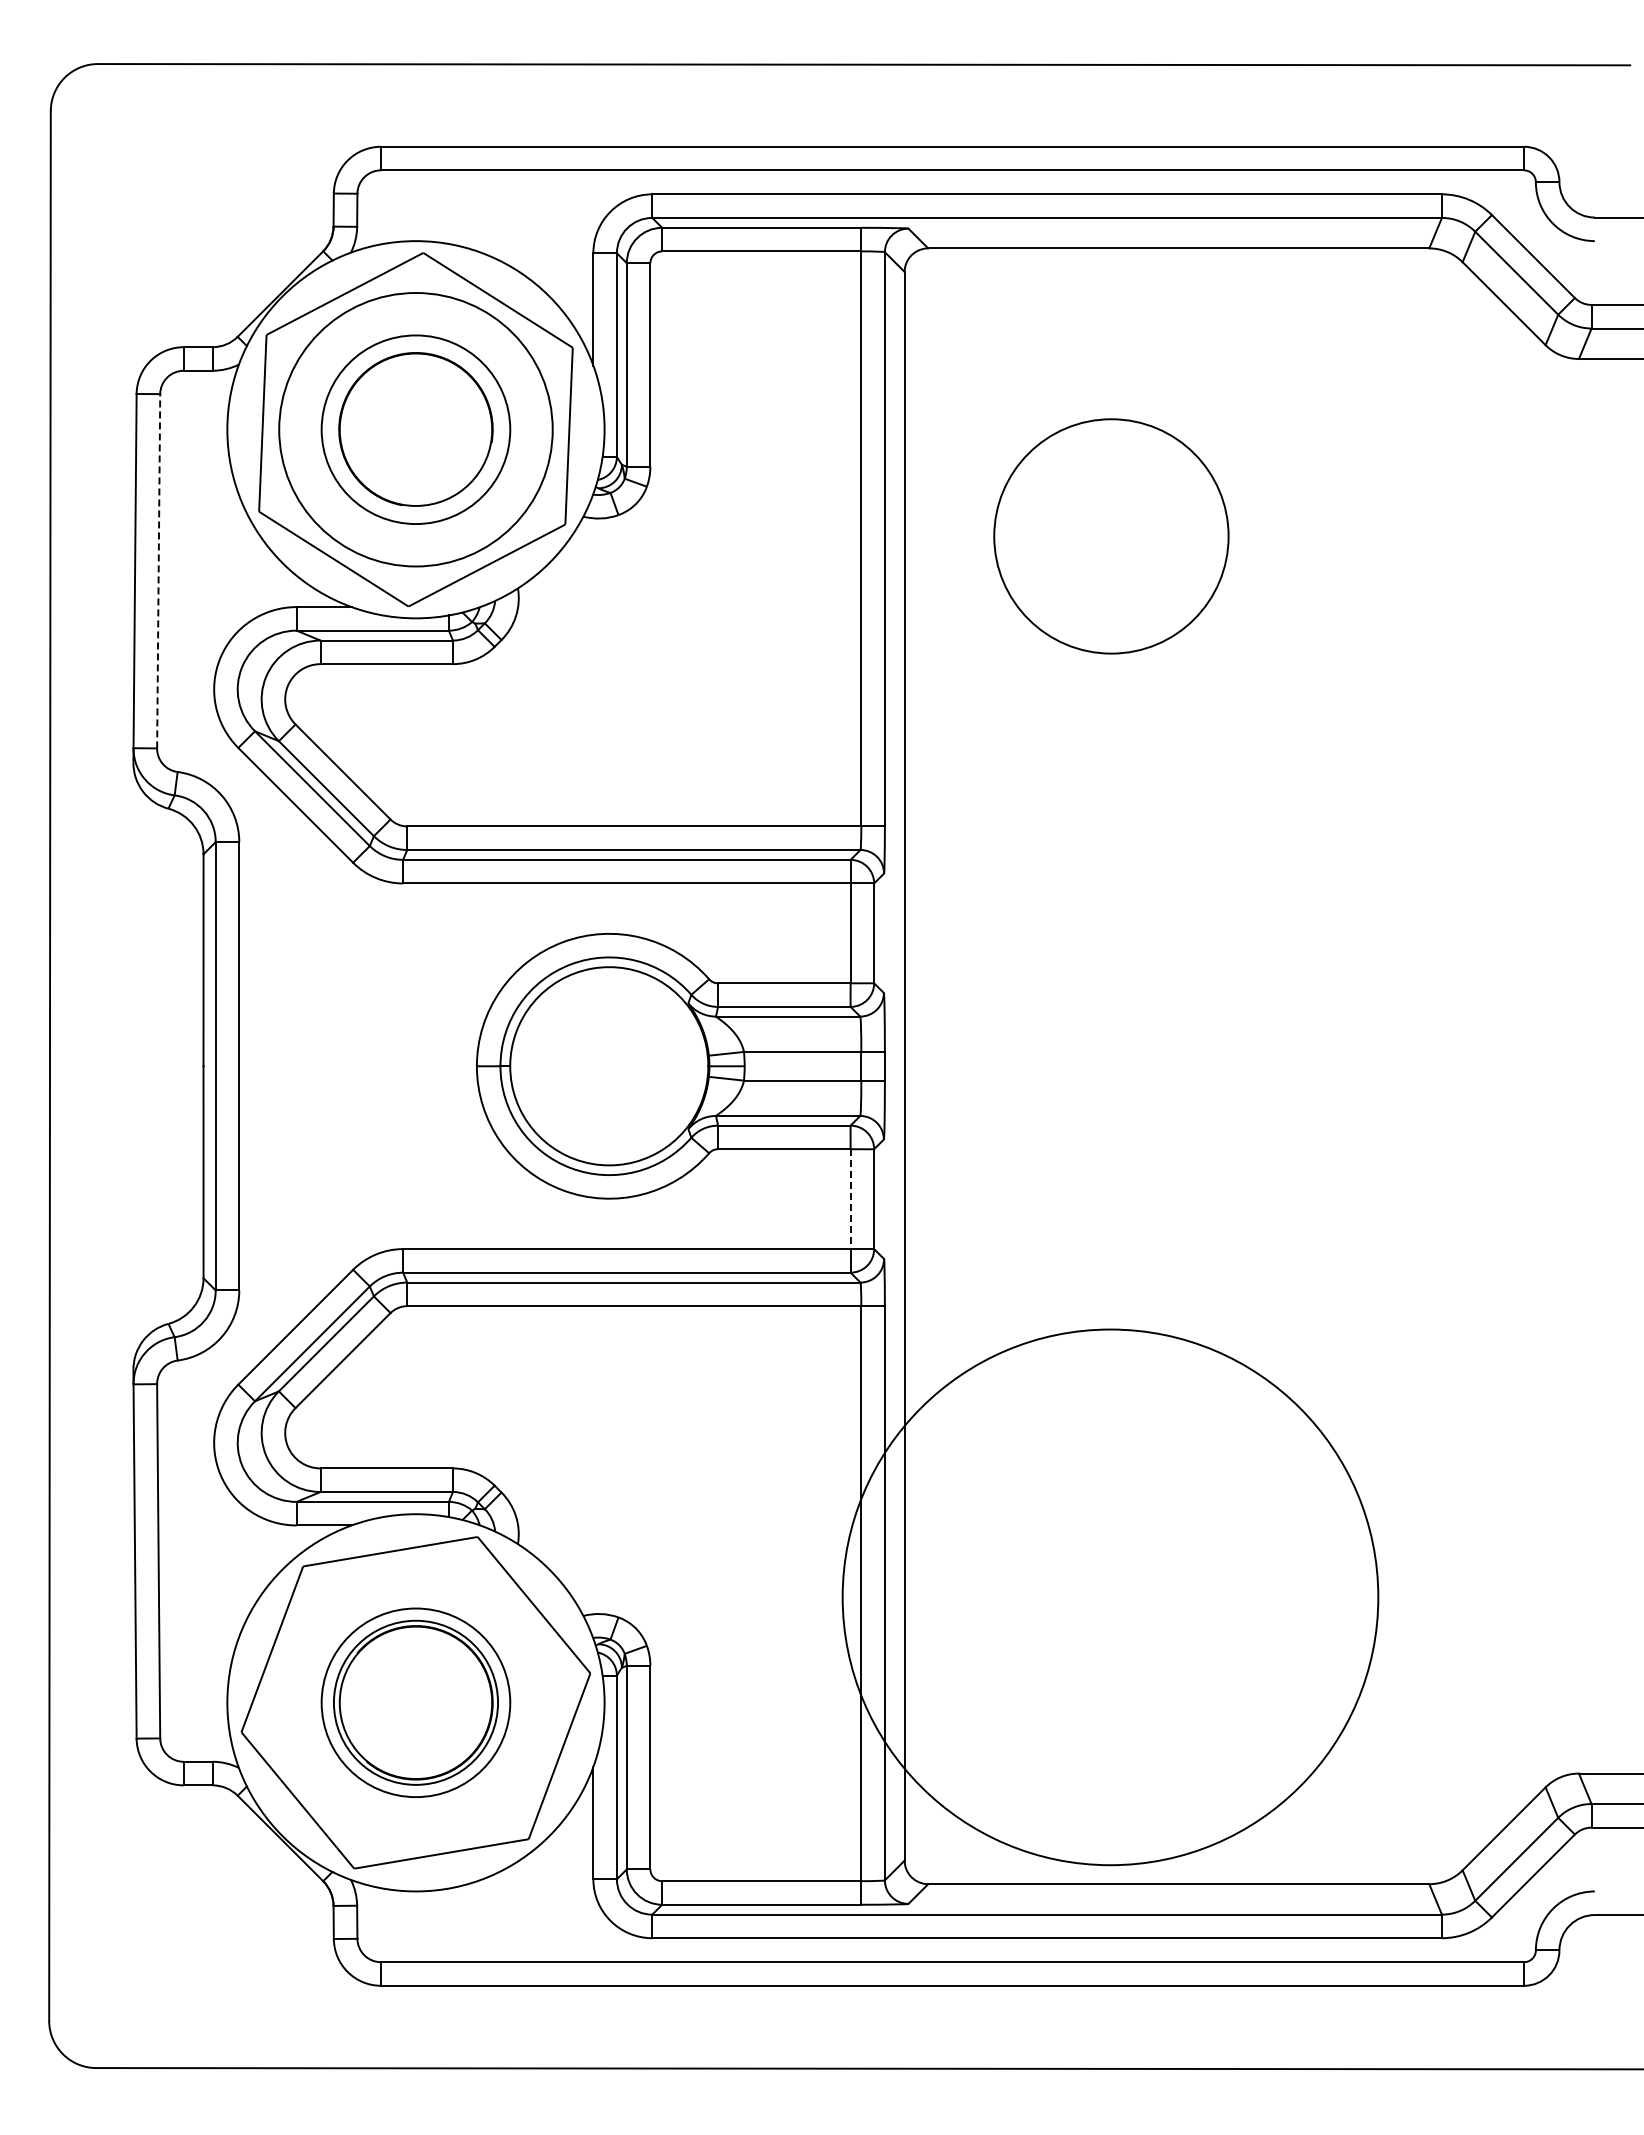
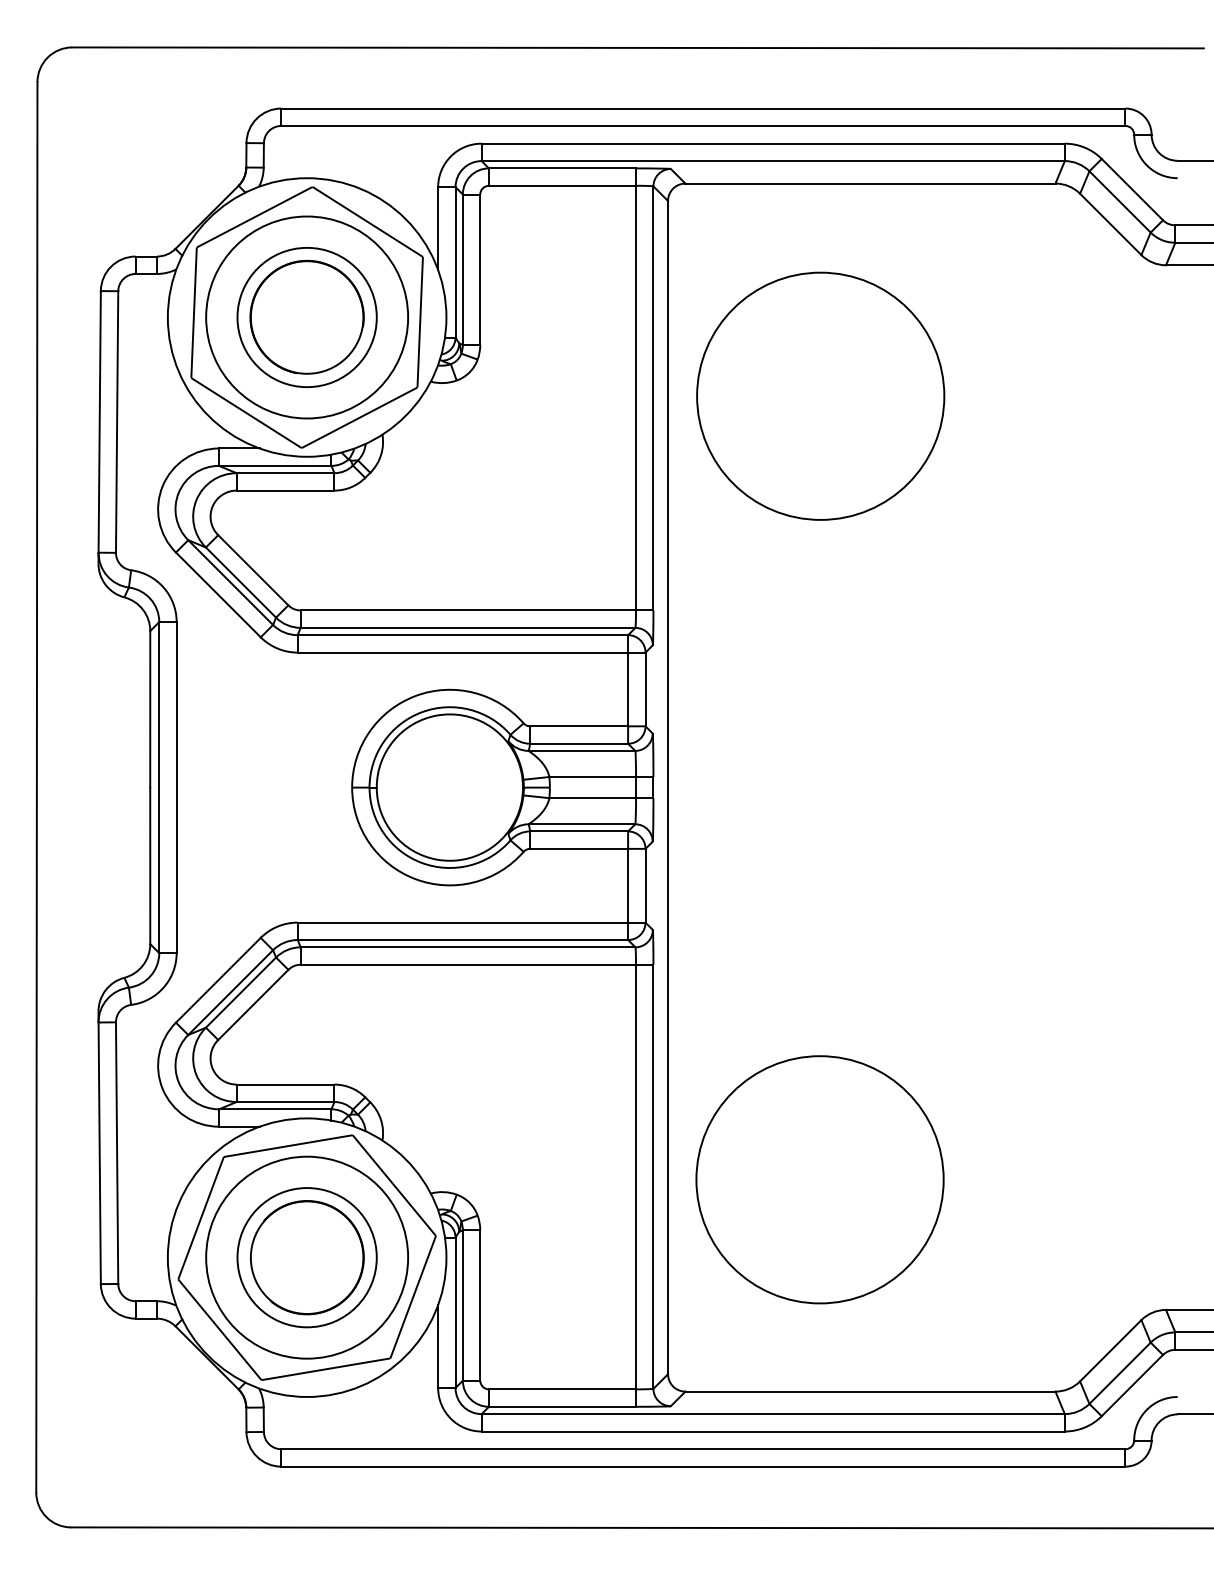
circle: (1111, 536) -> (820, 396), size x1.43
line: (158, 570) -> (117, 421), dashed -> solid
line: (850, 1199) -> (628, 885), dashed -> solid
circle: (1110, 1596) -> (820, 1179), size x0.62
circle: (415, 1702) -> (306, 1257), size x1.67

